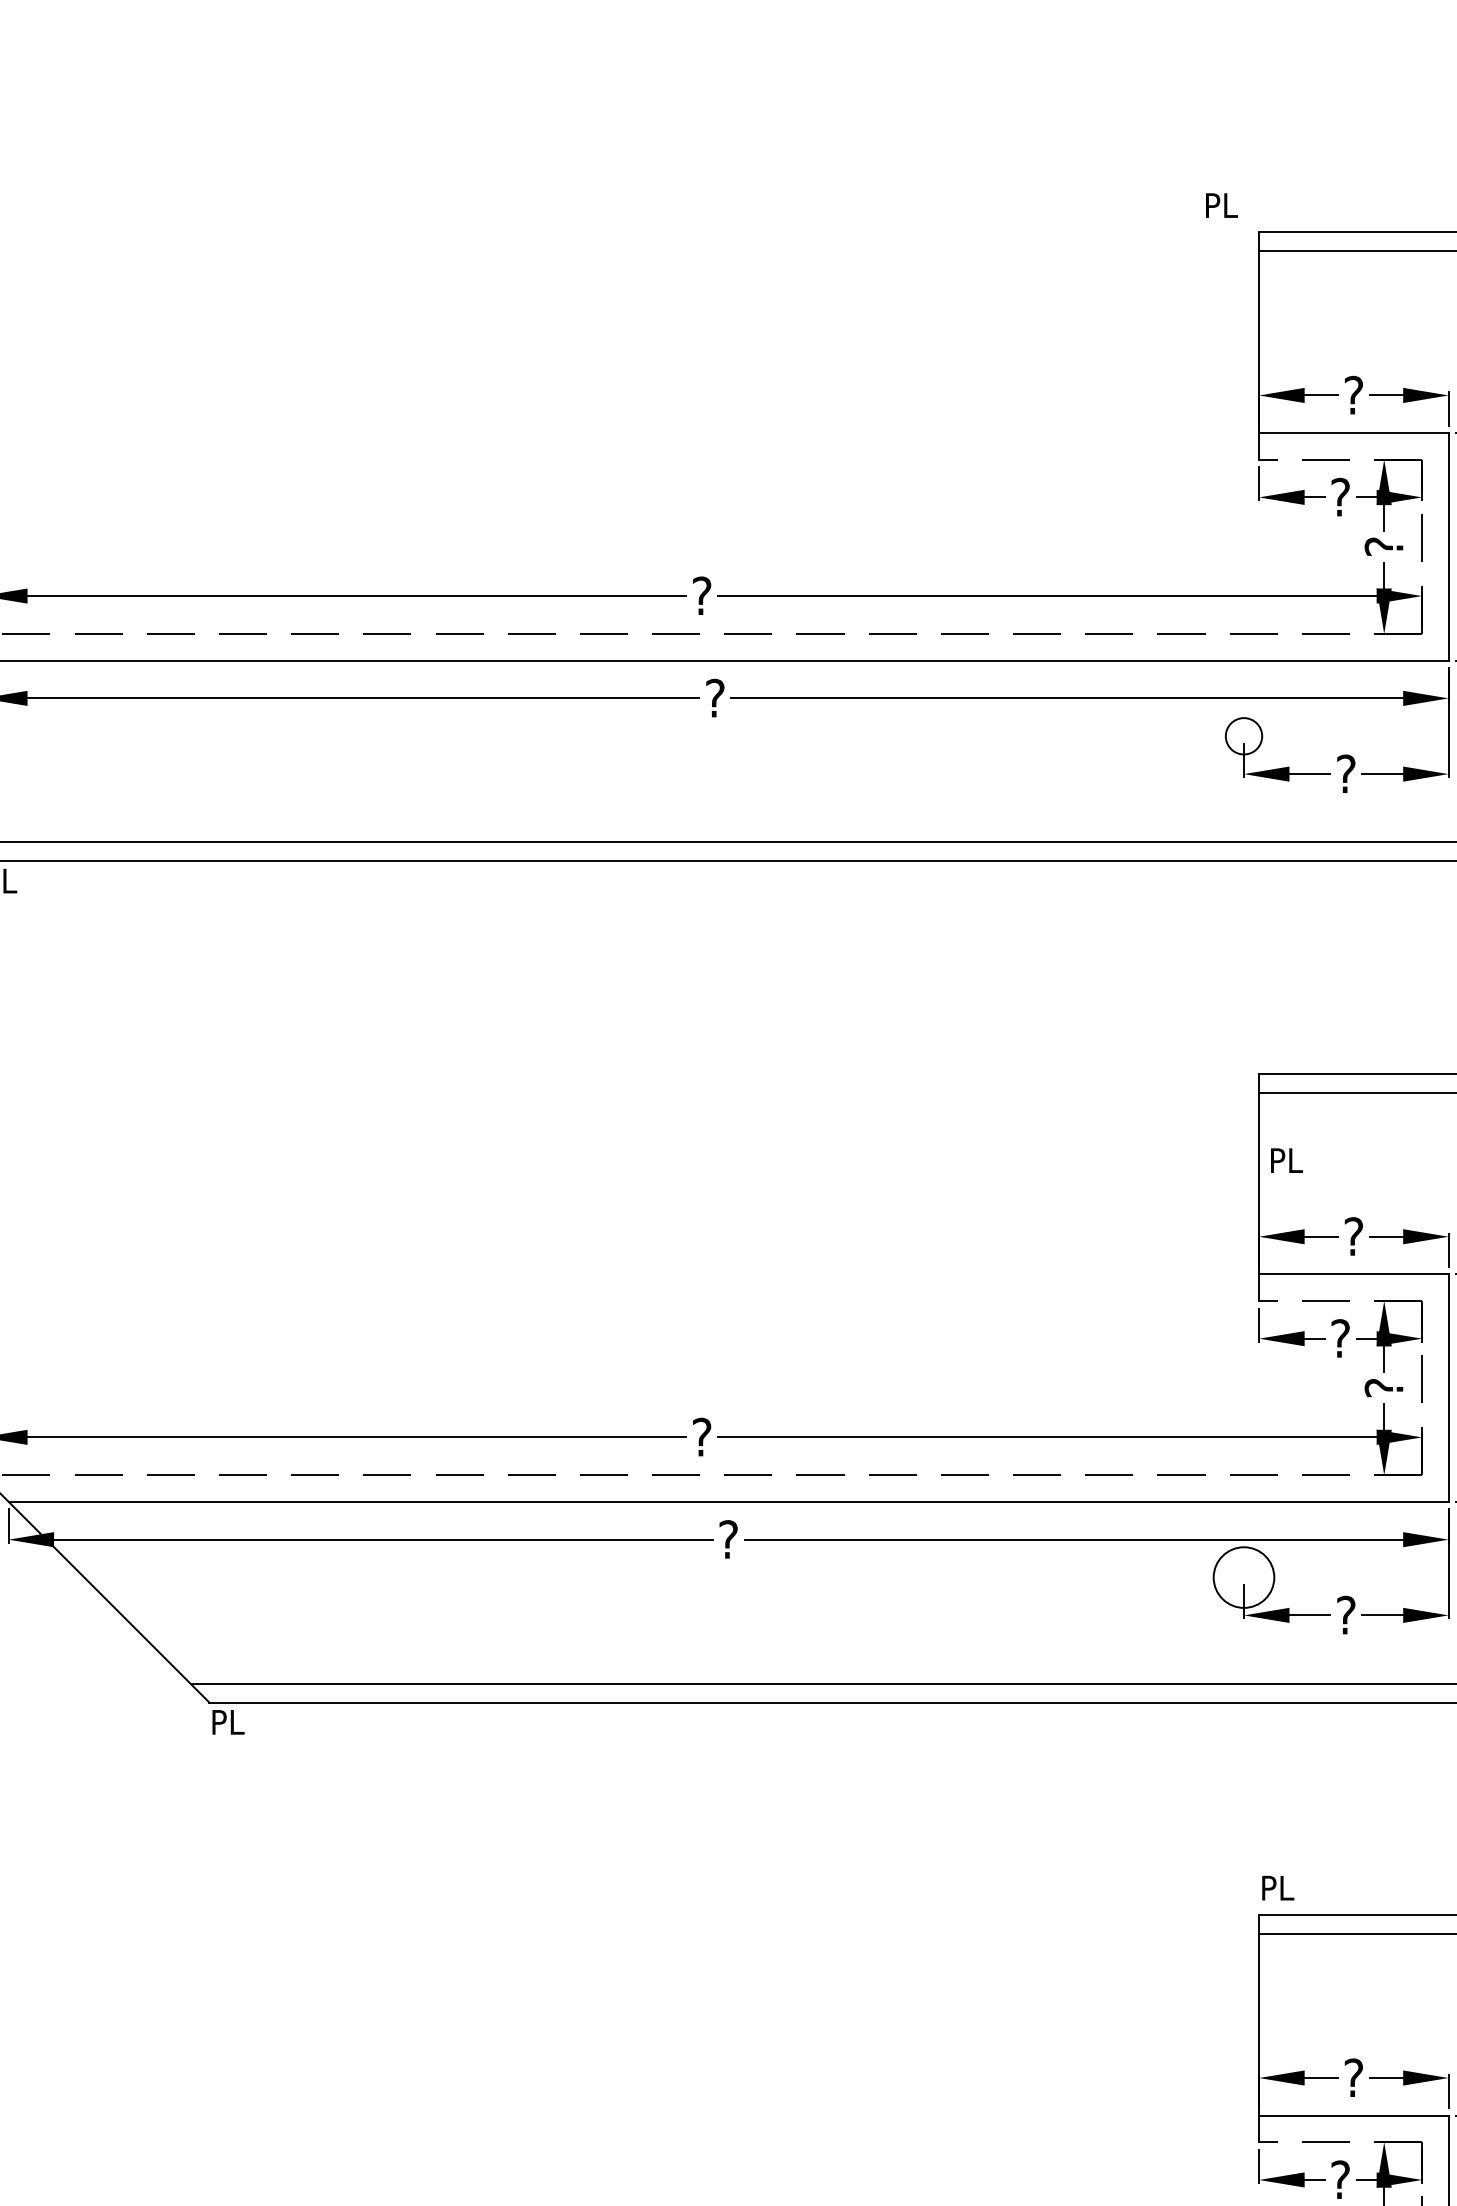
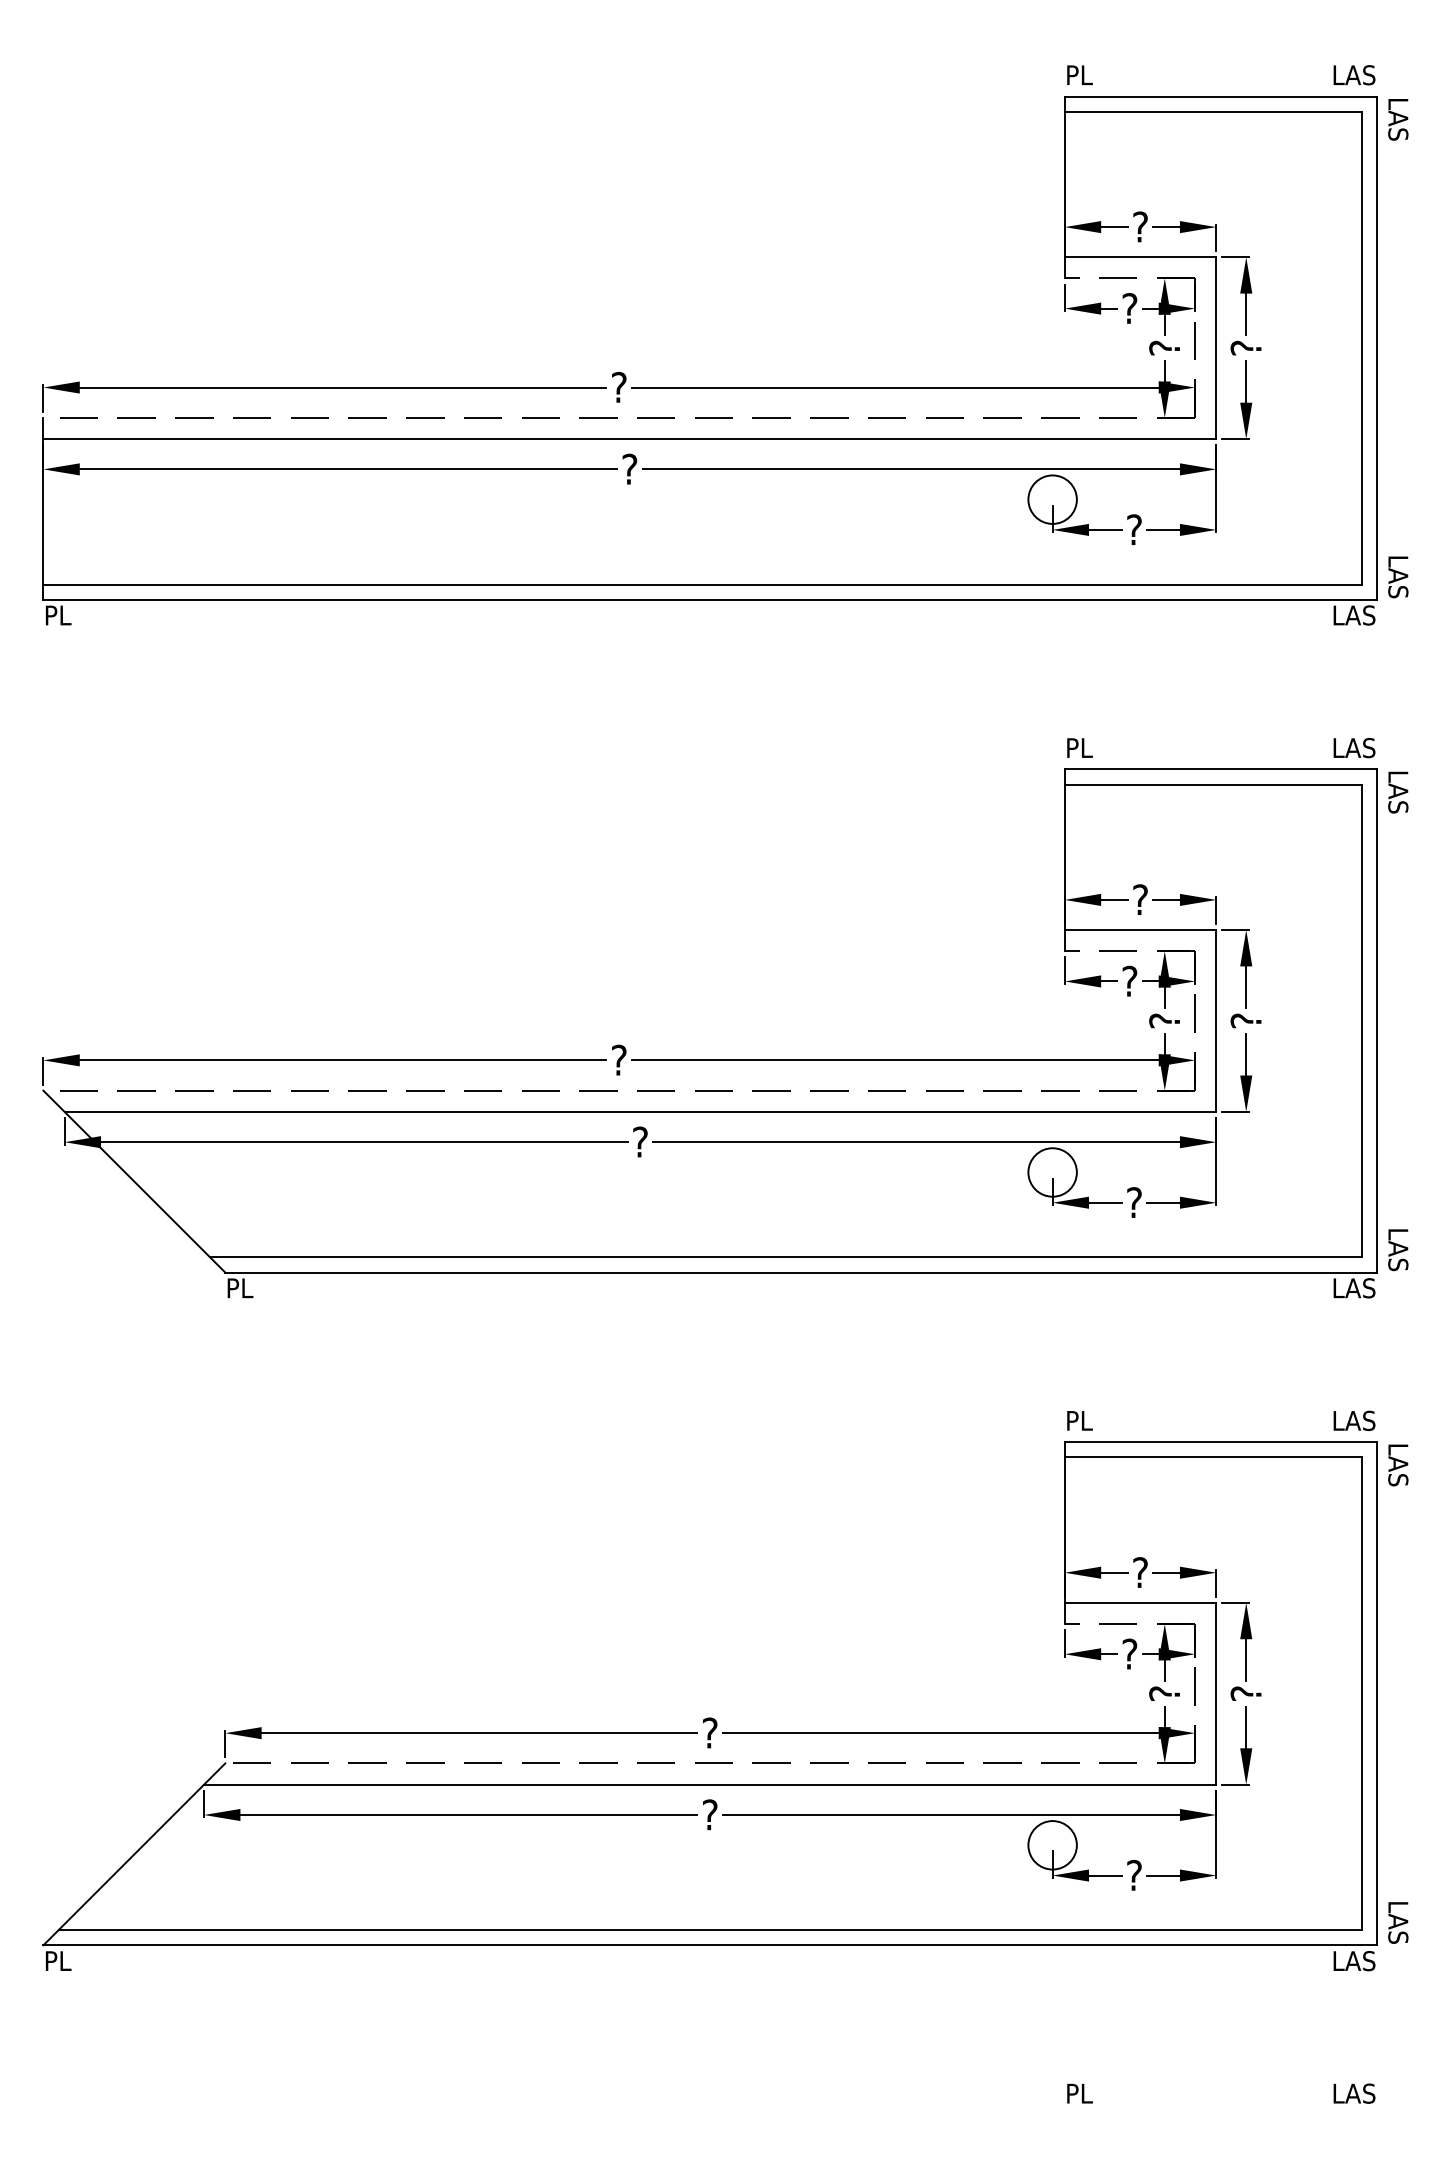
text: (1221, 204) -> (1079, 74), moved
circle: (1243, 736) -> (1052, 499), size x1.67
text: (1286, 1159) -> (1079, 747), moved

